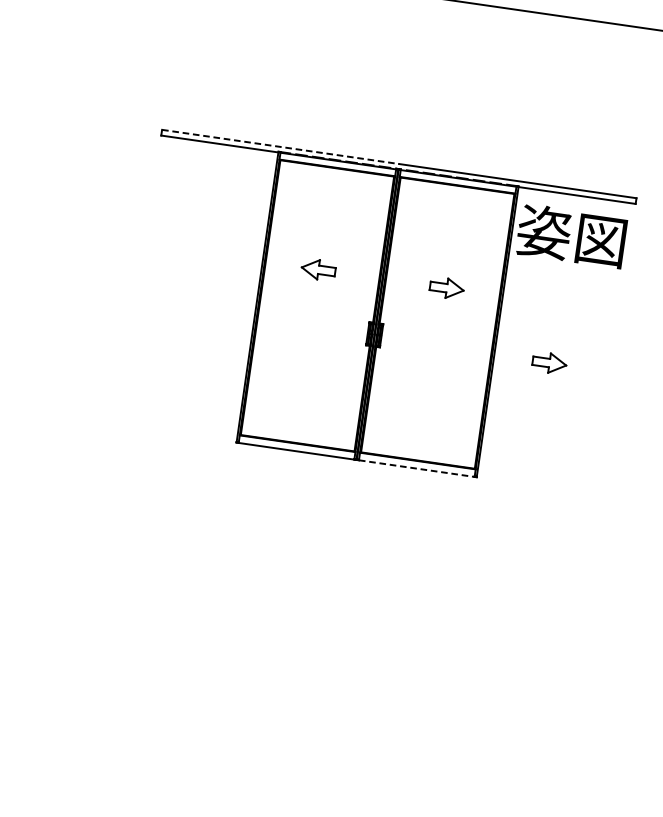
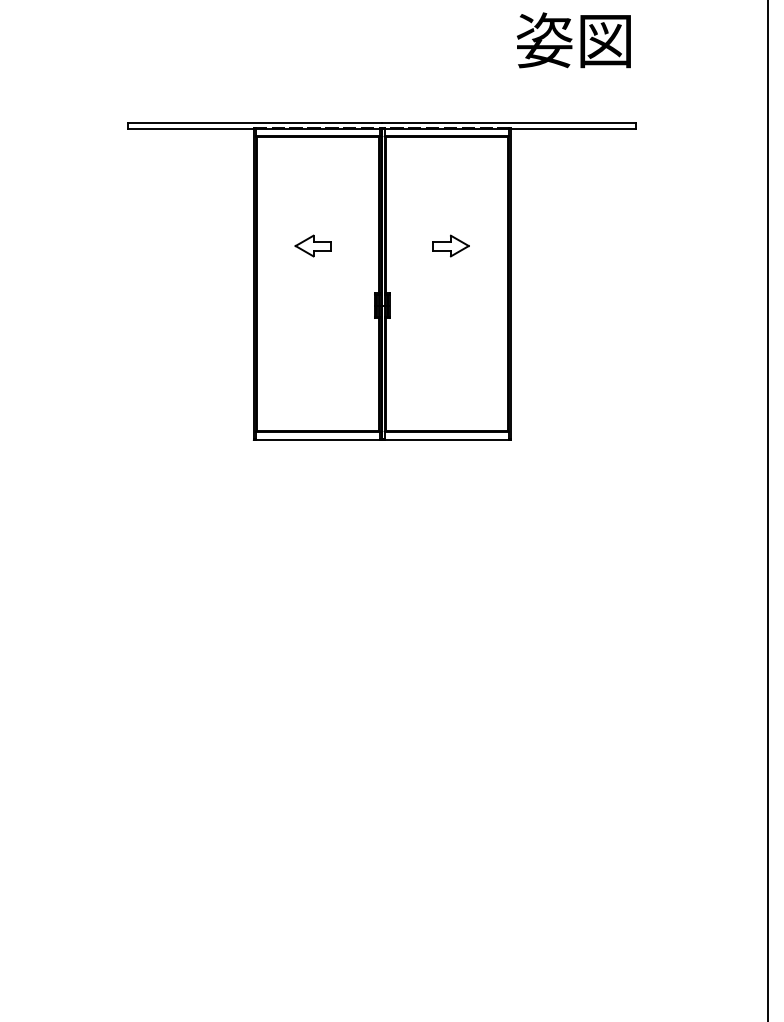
line: (280, 146) -> (255, 122), dashed -> solid
text: (571, 236) -> (573, 40), moved
part: (549, 362) -> (569, 308), removed
line: (416, 468) -> (446, 439), dashed -> solid

